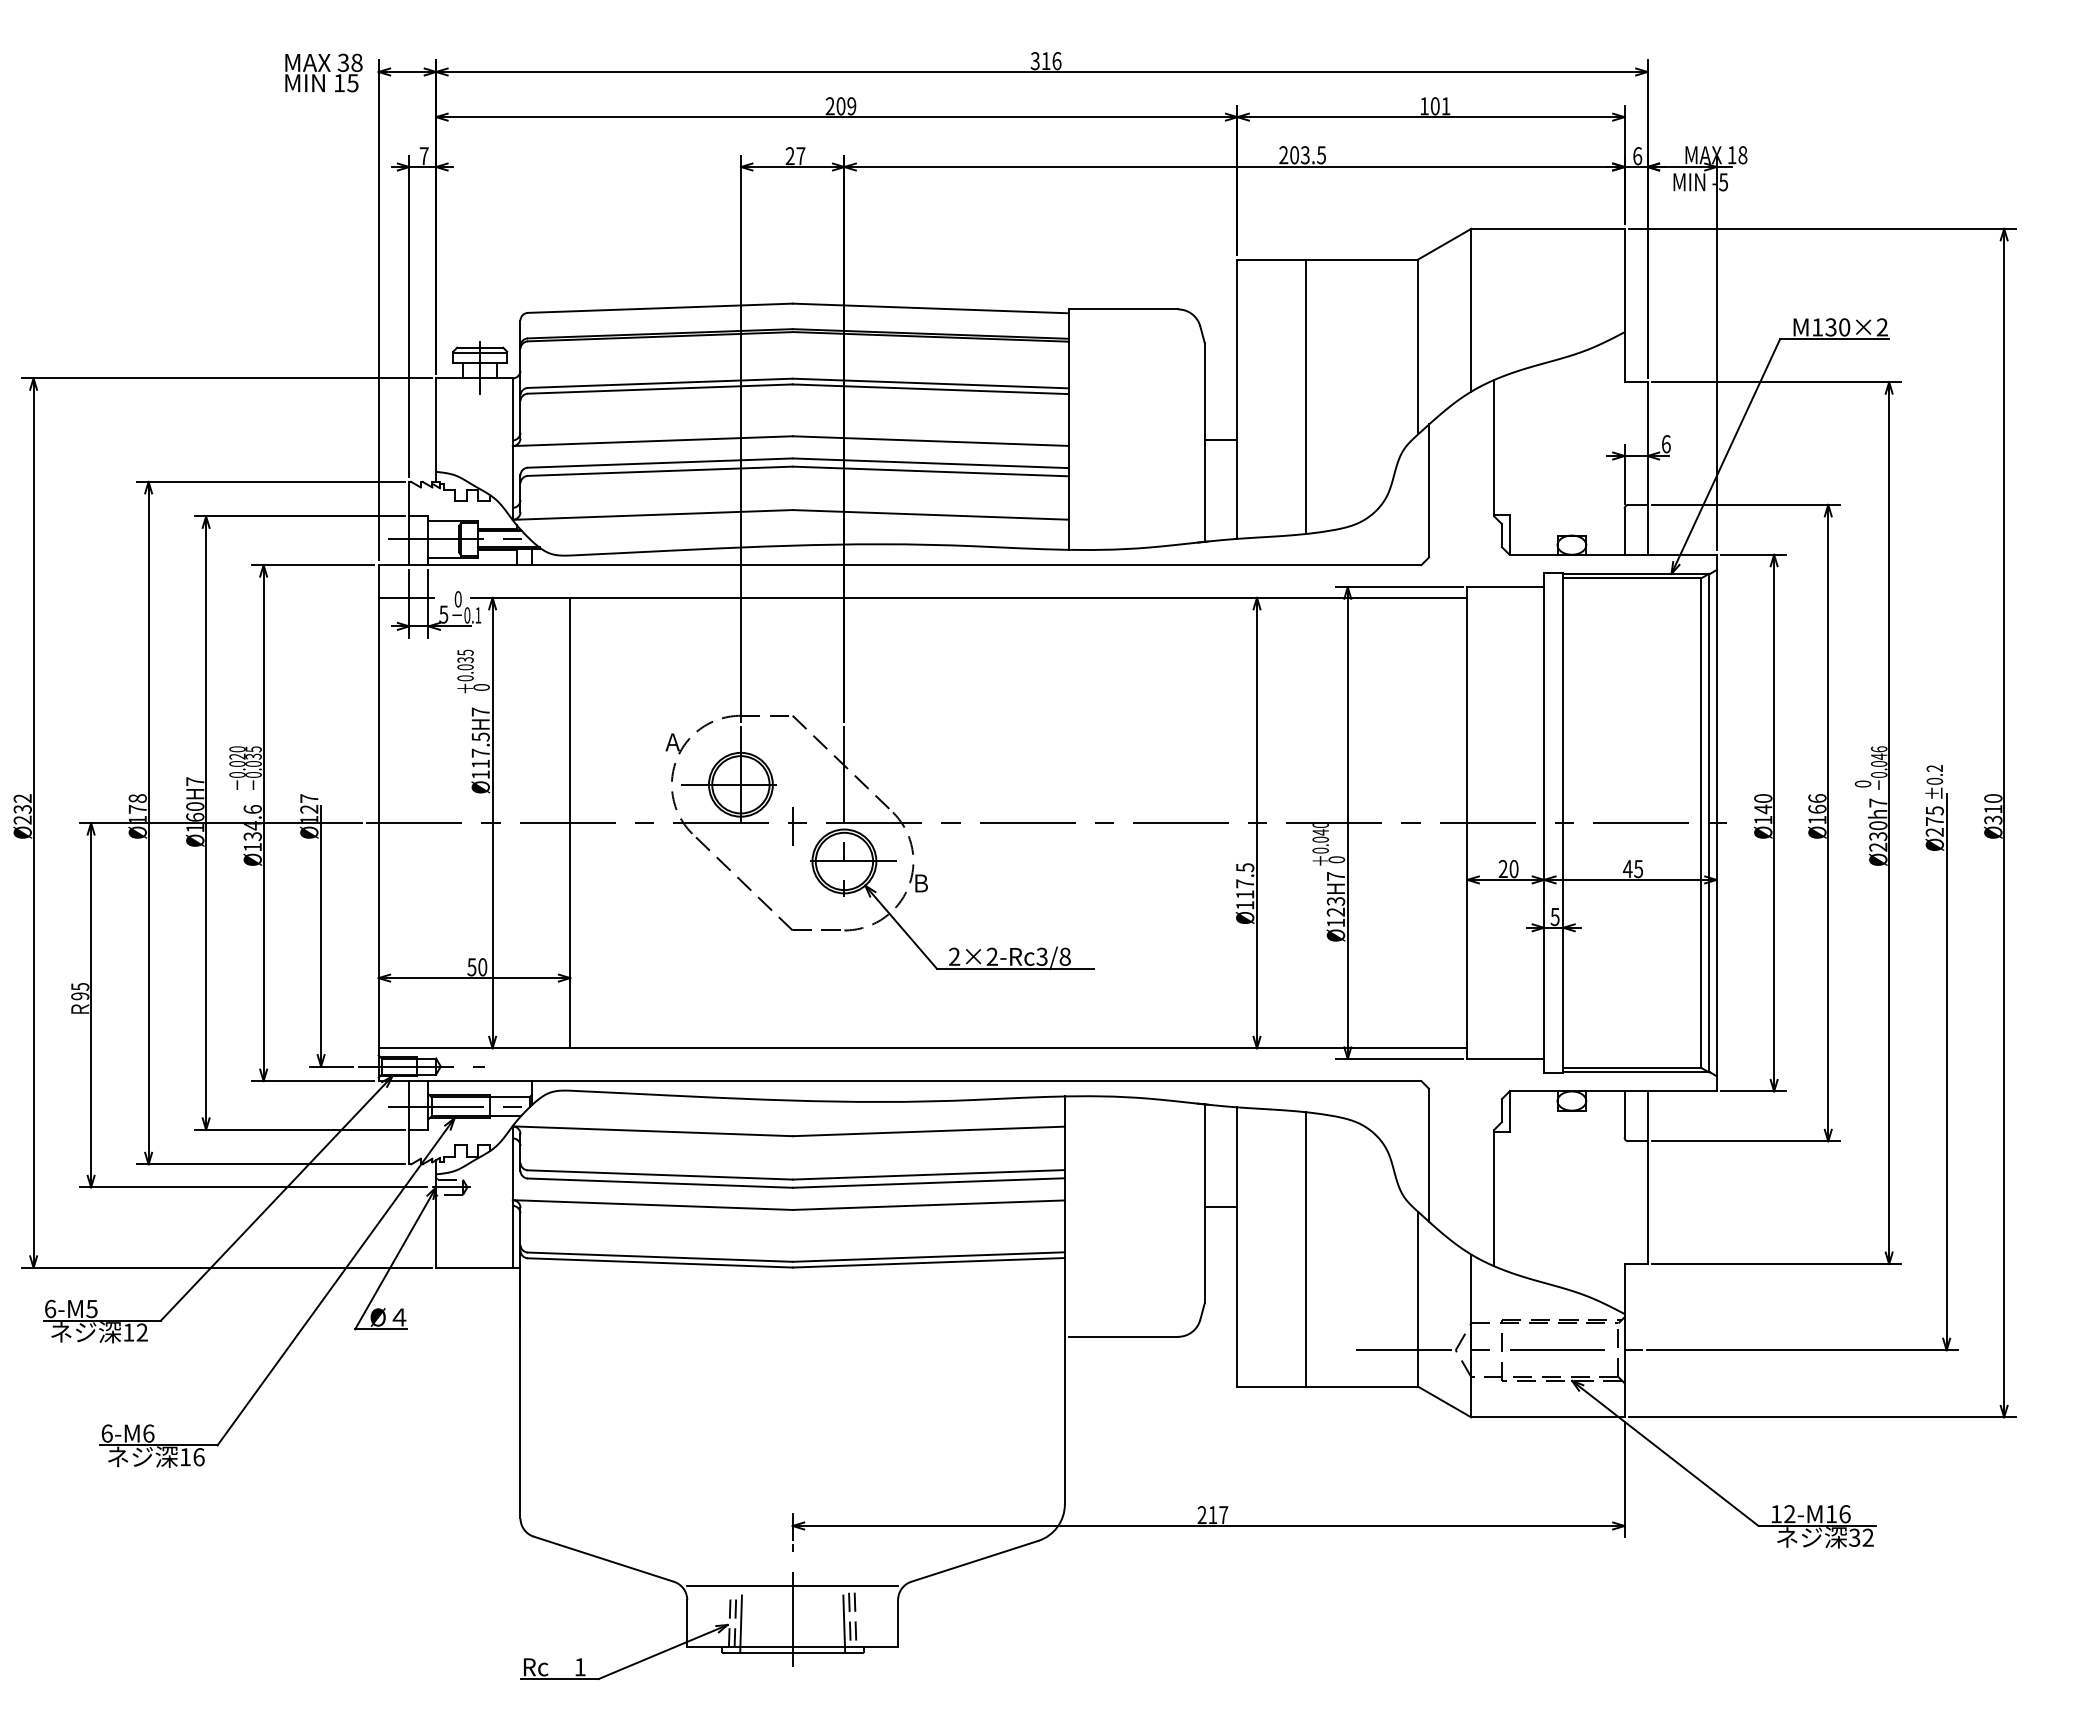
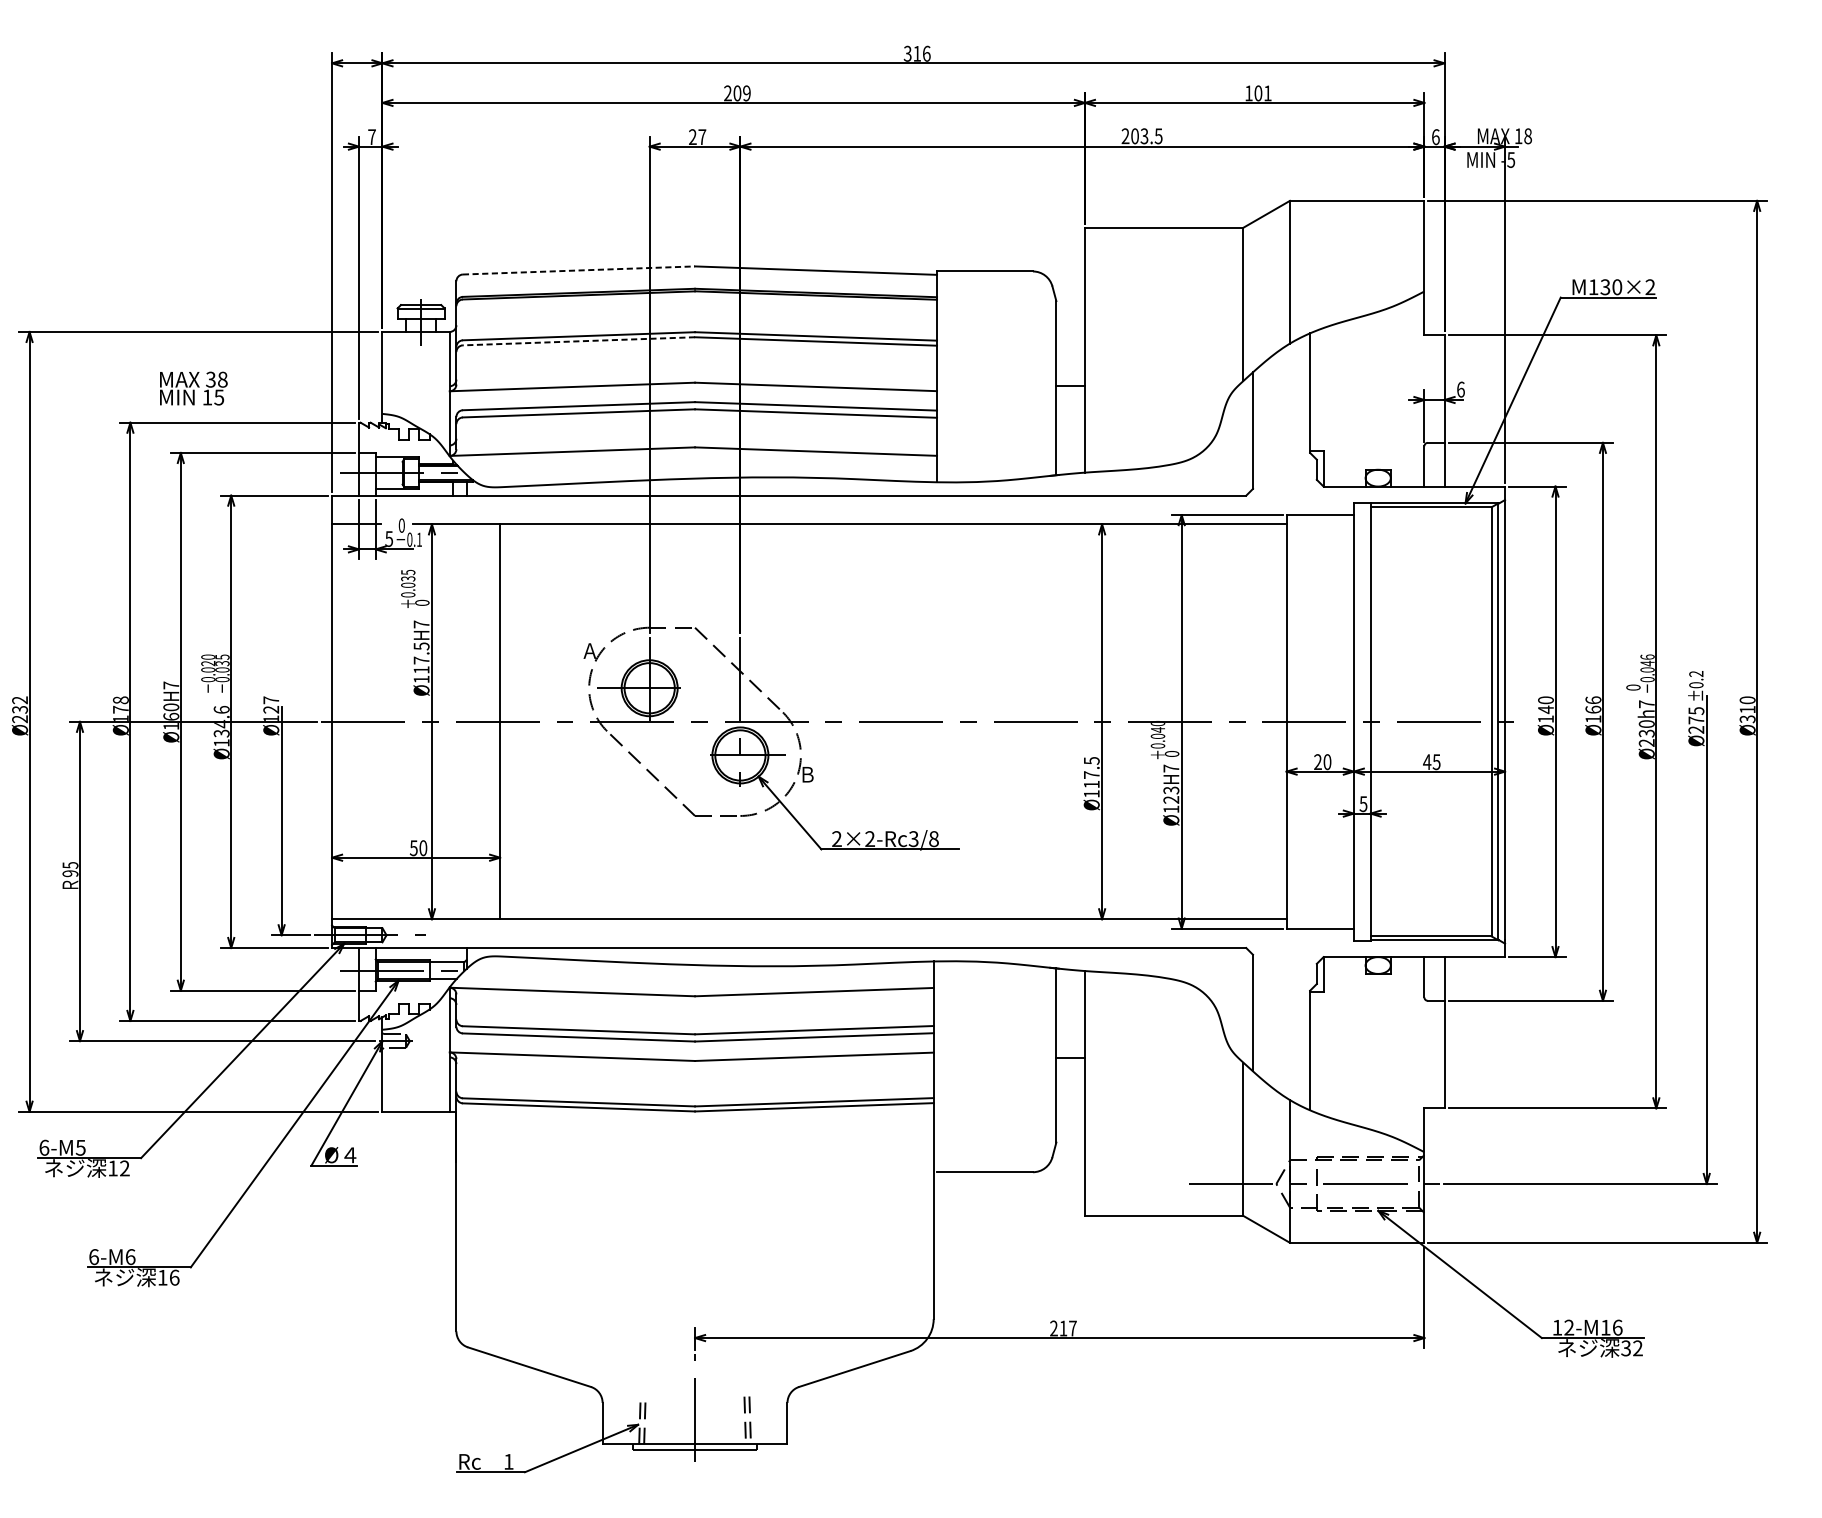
text: (323, 72) -> (193, 388), moved
line: (660, 308) -> (579, 270), solid -> dashed
line: (659, 389) -> (578, 341), solid -> dashed
line: (1306, 396) -> (1145, 347), removed
line: (792, 826) -> (694, 724), removed
line: (1306, 1249) -> (1145, 1095), removed
line: (792, 1586) -> (694, 1391), removed
line: (741, 1623) -> (650, 1423), removed
line: (844, 1623) -> (740, 1423), removed

